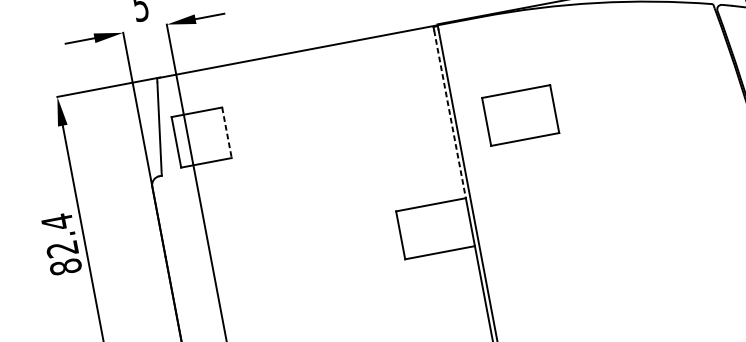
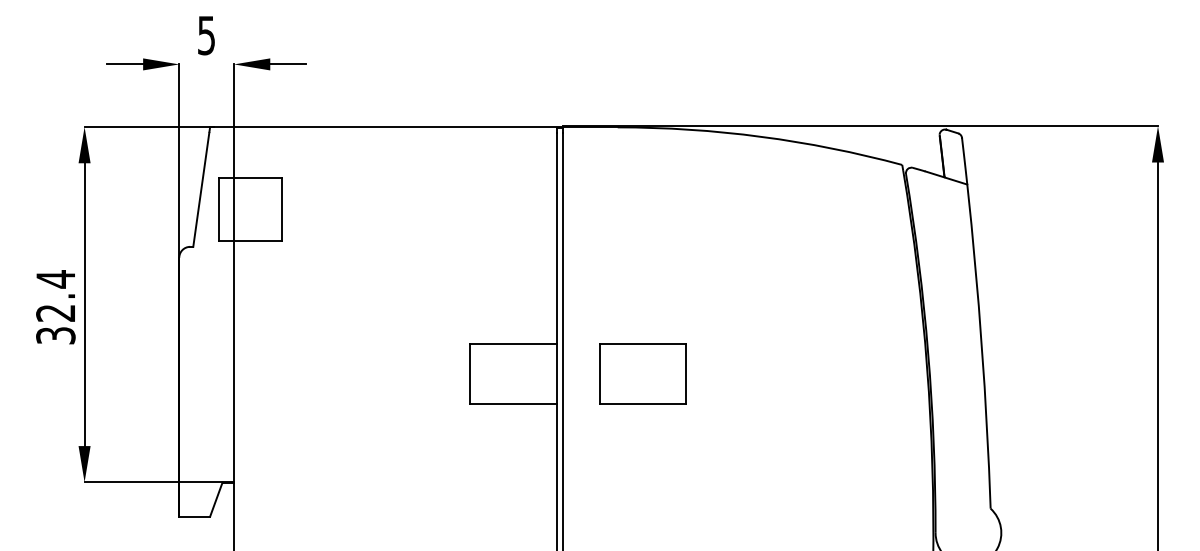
line: (450, 114) -> (557, 238), dashed -> solid
part: (520, 115) -> (642, 373), moved
line: (227, 132) -> (282, 209), dashed -> solid
text: (65, 266) -> (55, 335), 82.4 -> 32.4

